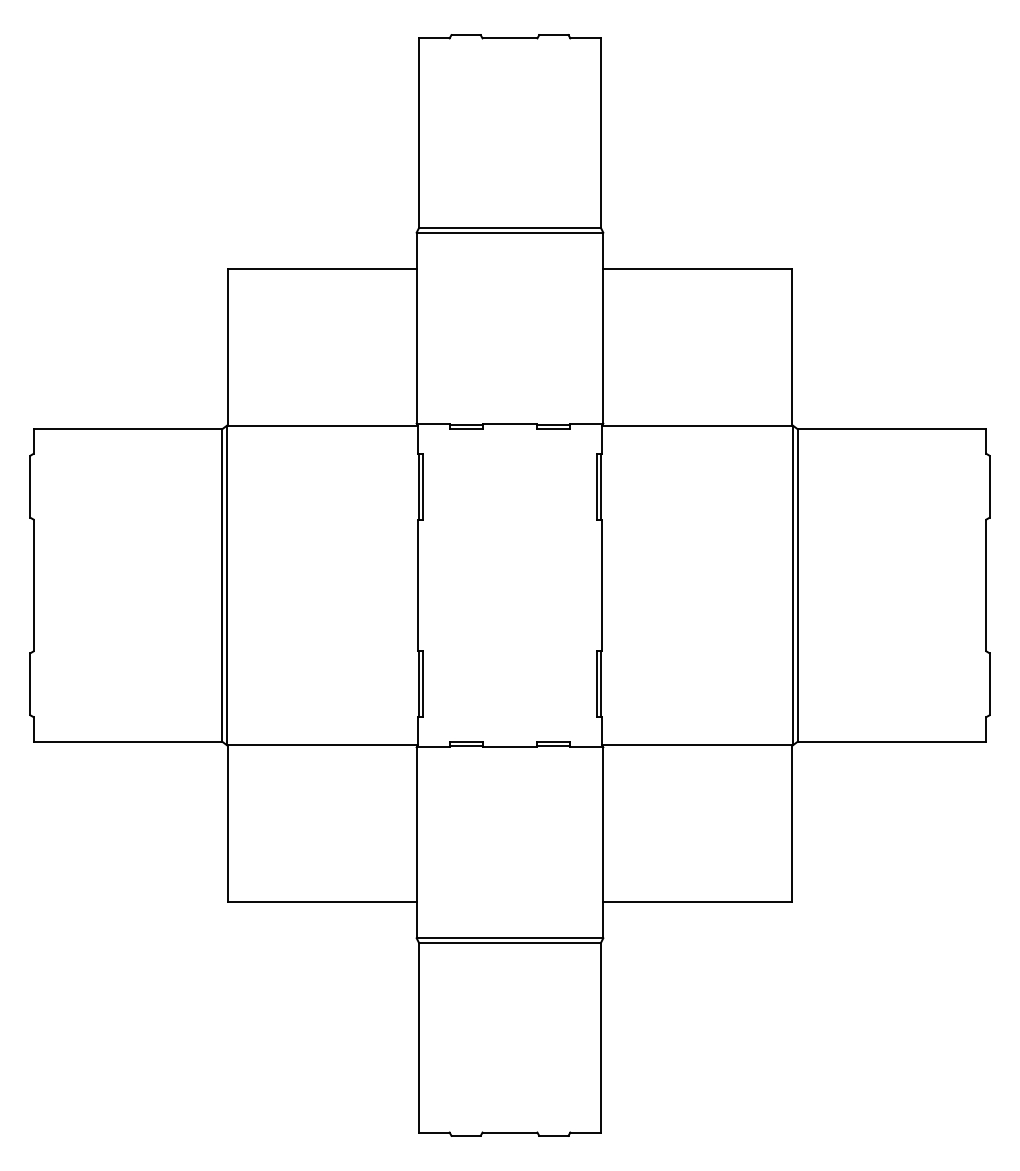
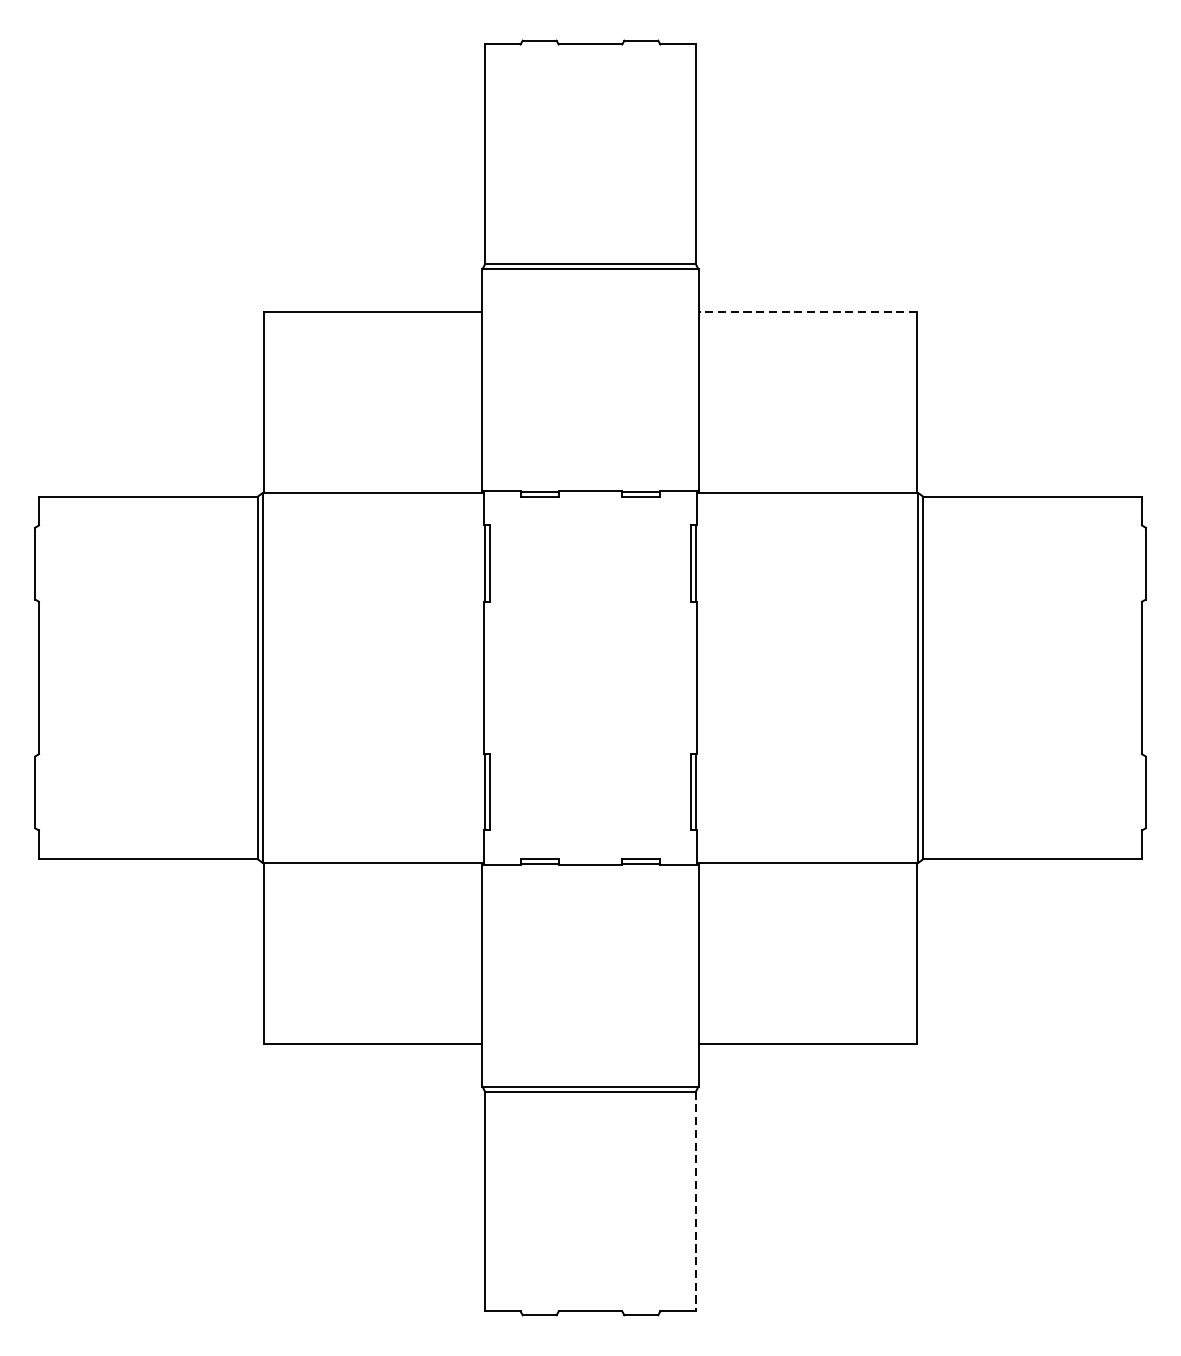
line: (697, 269) -> (807, 312), solid -> dashed
line: (601, 1037) -> (696, 1201), solid -> dashed

